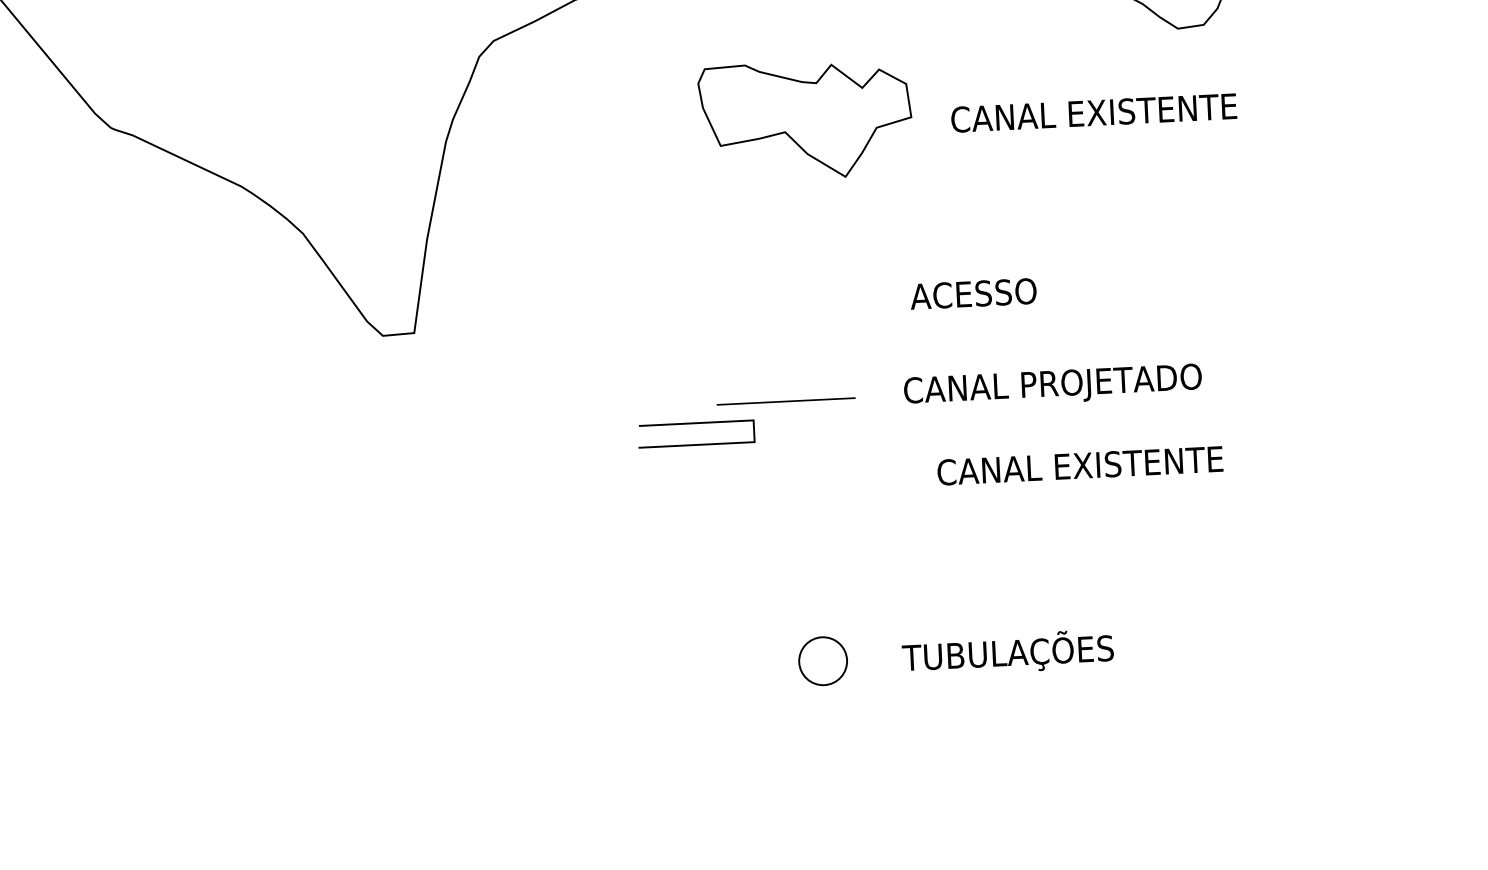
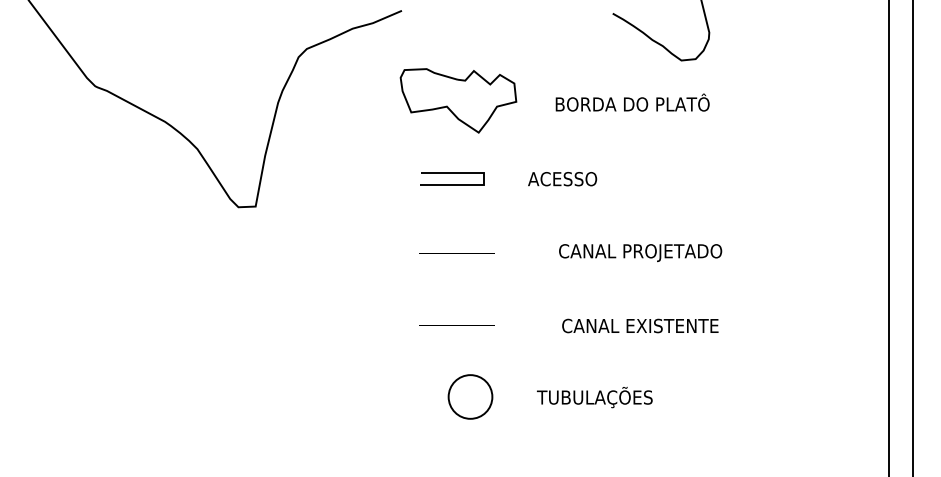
text: (1094, 109) -> (633, 102), CANAL EXISTENTE -> BORDA DO PLATÔ
part: (805, 119) -> (458, 100), moved
text: (973, 294) -> (562, 179), moved
text: (1052, 387) -> (640, 253), moved
line: (696, 423) -> (452, 173), moved
text: (1080, 464) -> (640, 325), moved
line: (791, 532) -> (456, 325), added
text: (1007, 653) -> (594, 397), moved
circle: (823, 660) -> (470, 396), size x1.67

